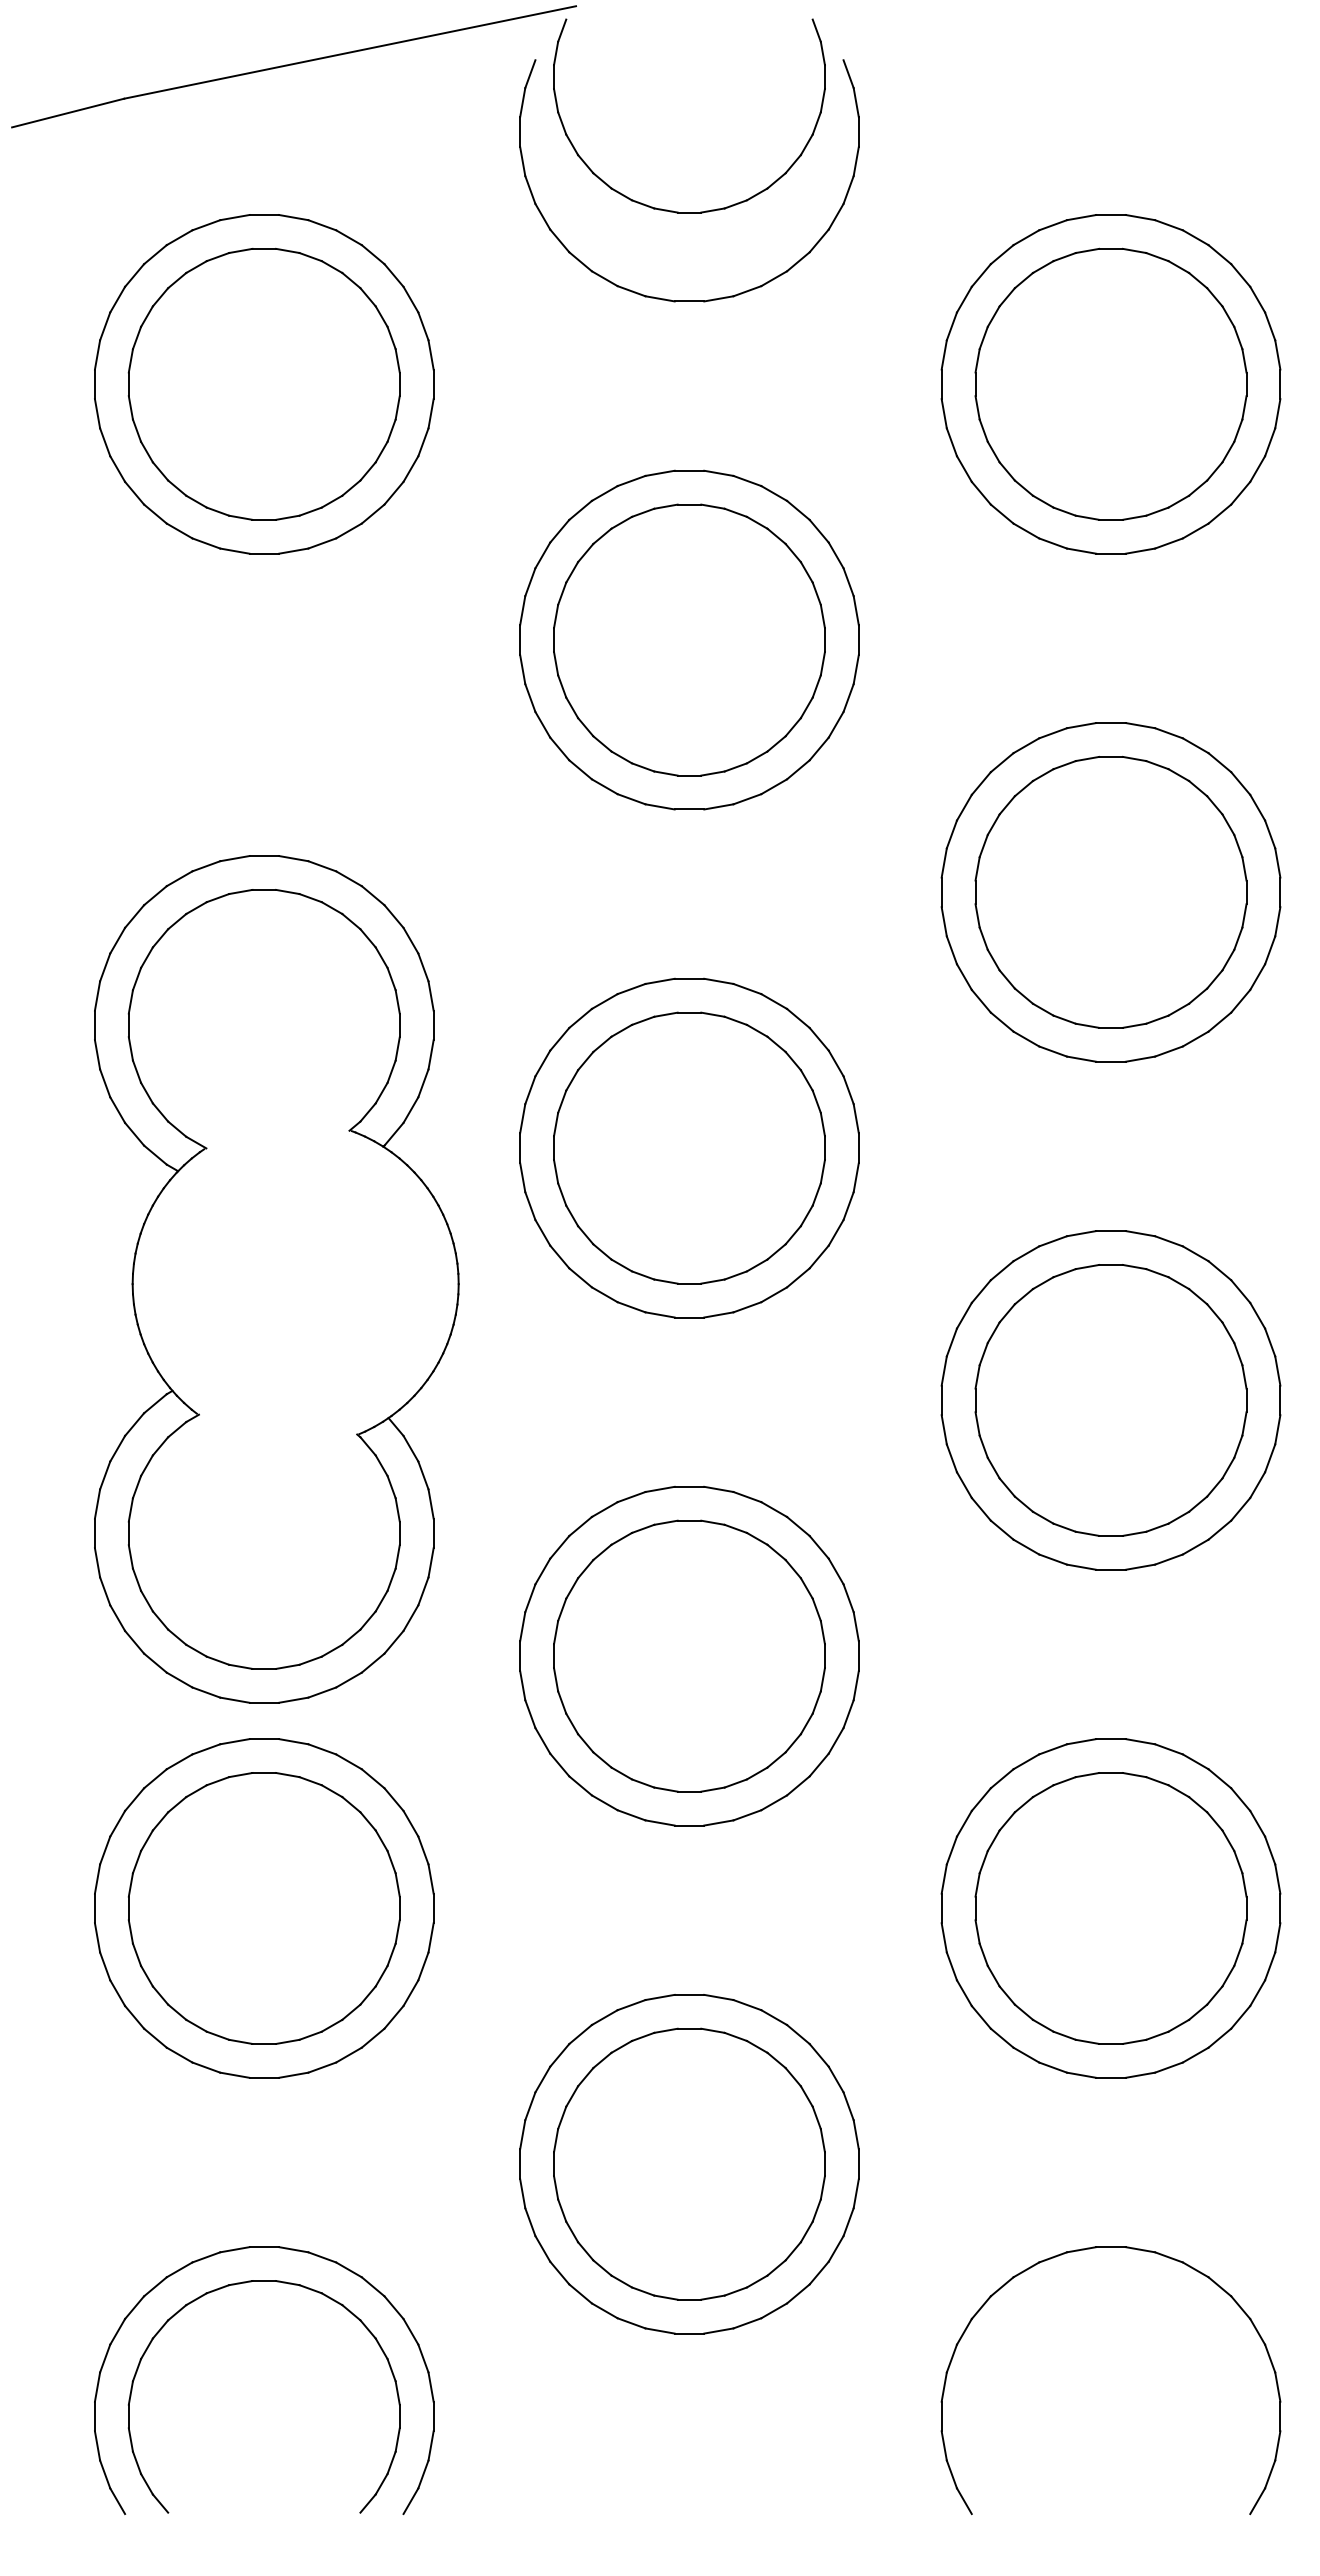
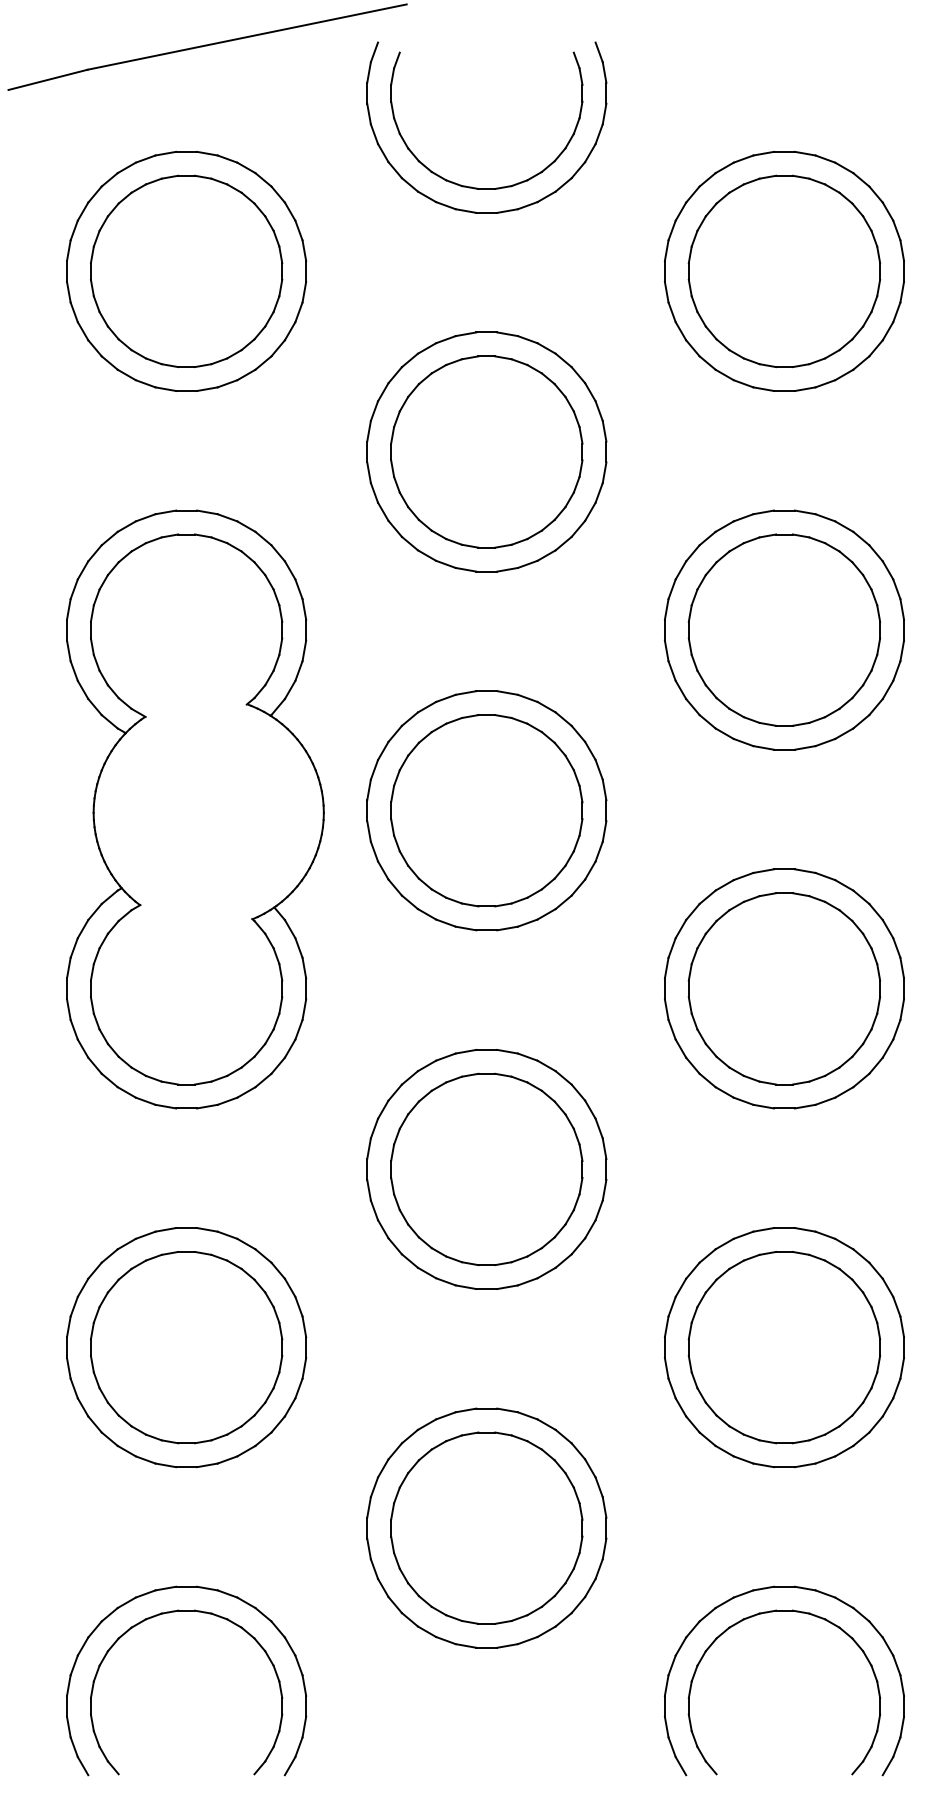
part: (673, 210) -> (475, 187), moved
part: (276, 1279) -> (195, 809), moved
part: (1092, 2283) -> (771, 1612), added

